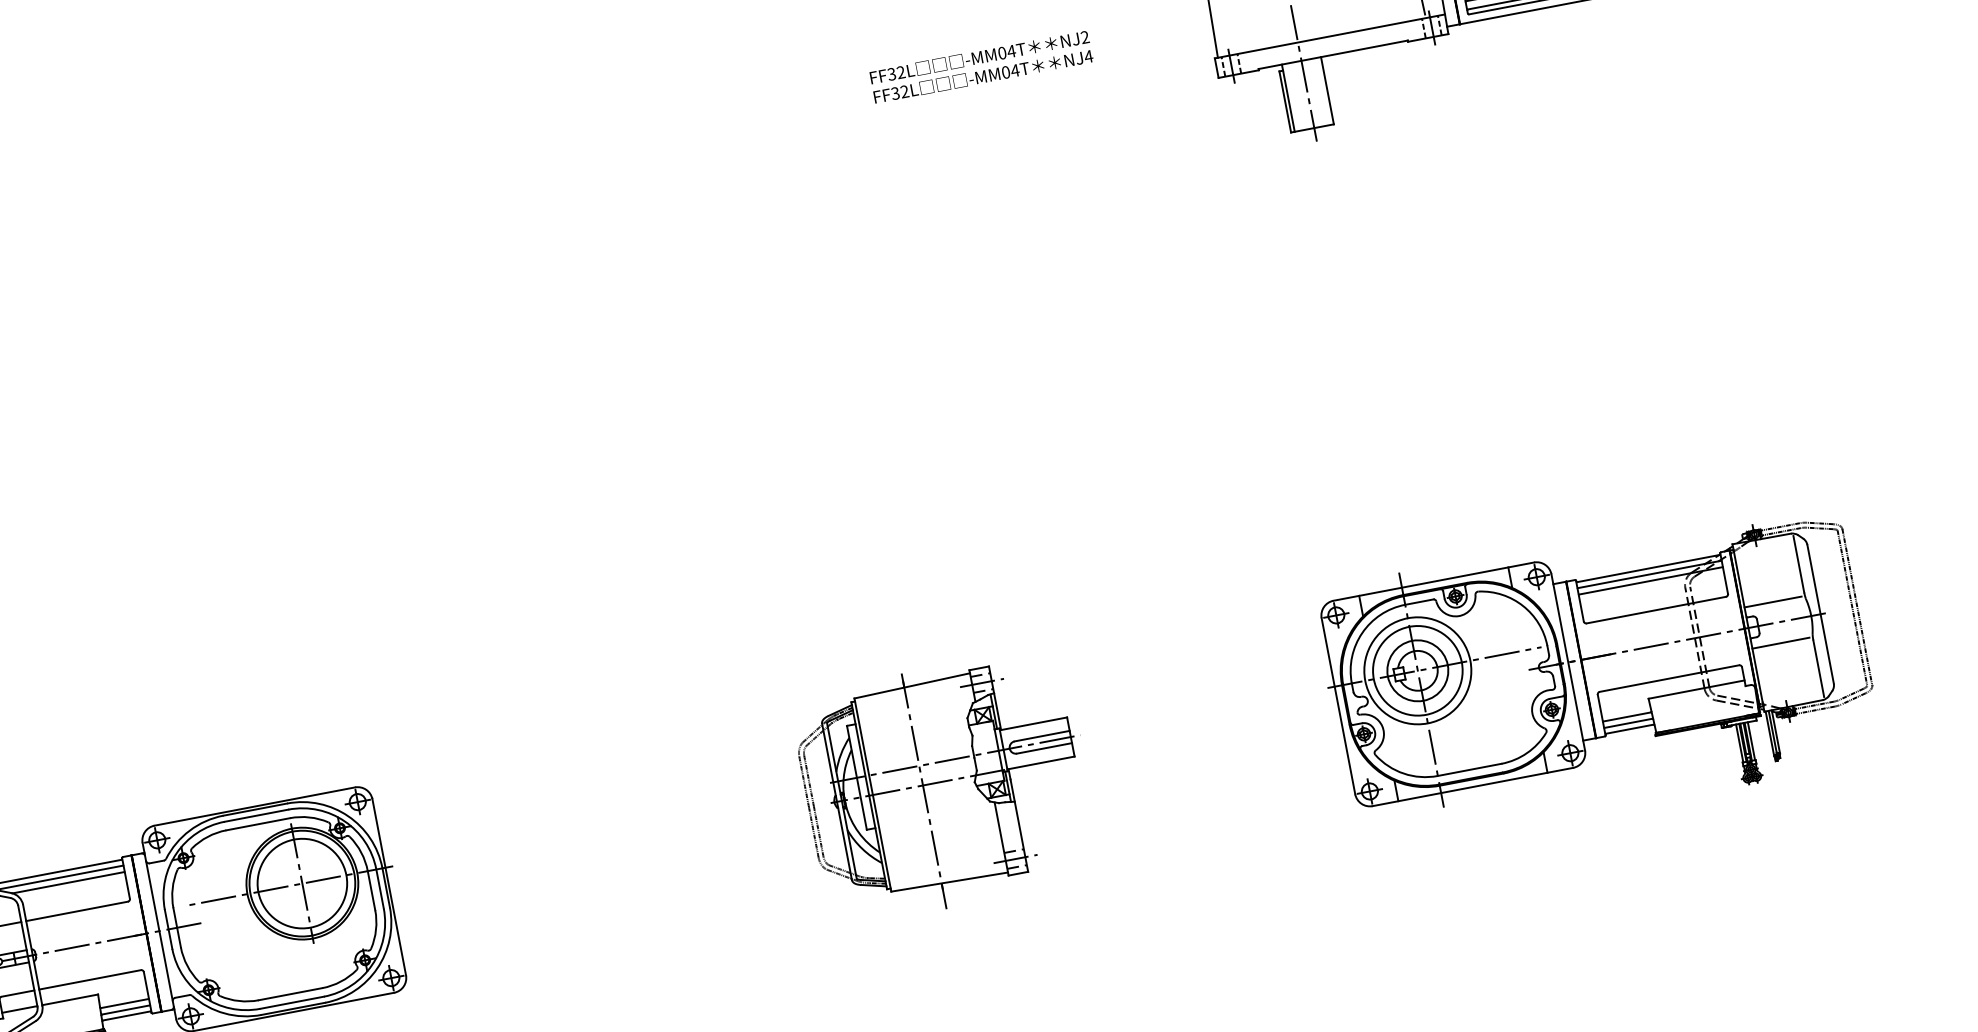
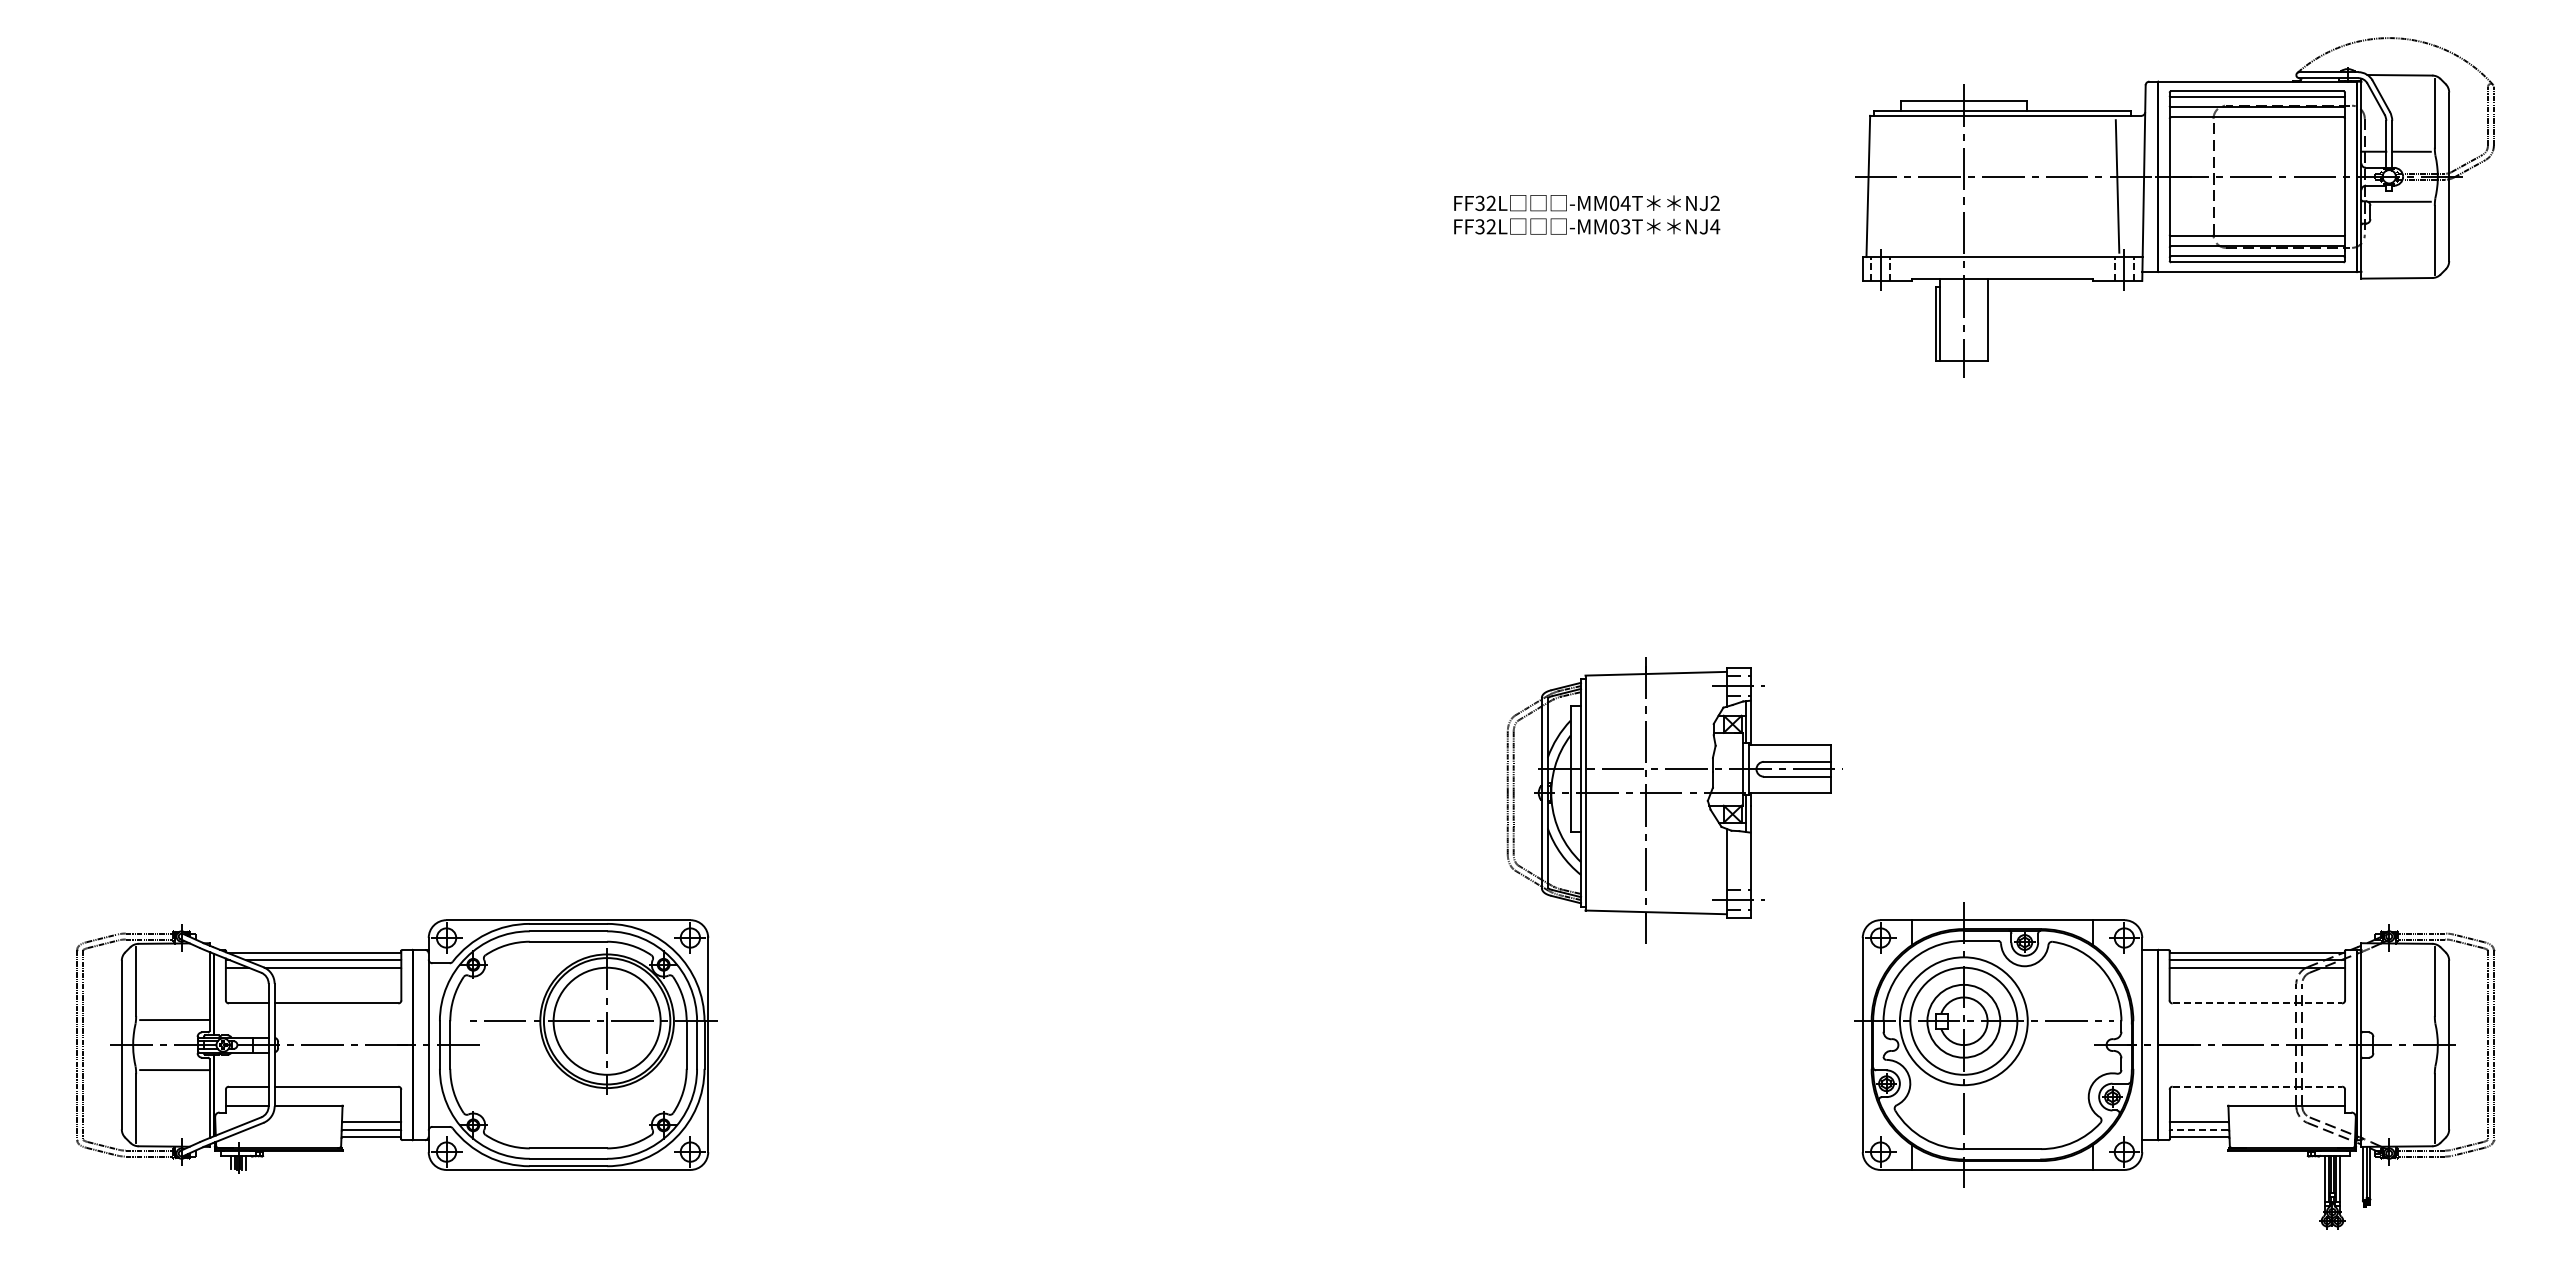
text: (1015, 70) -> (1625, 226), -MM04T -> -MM03T
line: (1772, 601) -> (2395, 1019), removed
line: (1656, 610) -> (2257, 1003), solid -> dashed
line: (1780, 643) -> (2395, 1070), removed
line: (1669, 678) -> (2257, 1086), solid -> dashed
line: (1628, 723) -> (2199, 1130), solid -> dashed
part: (947, 787) -> (1674, 800), moved

